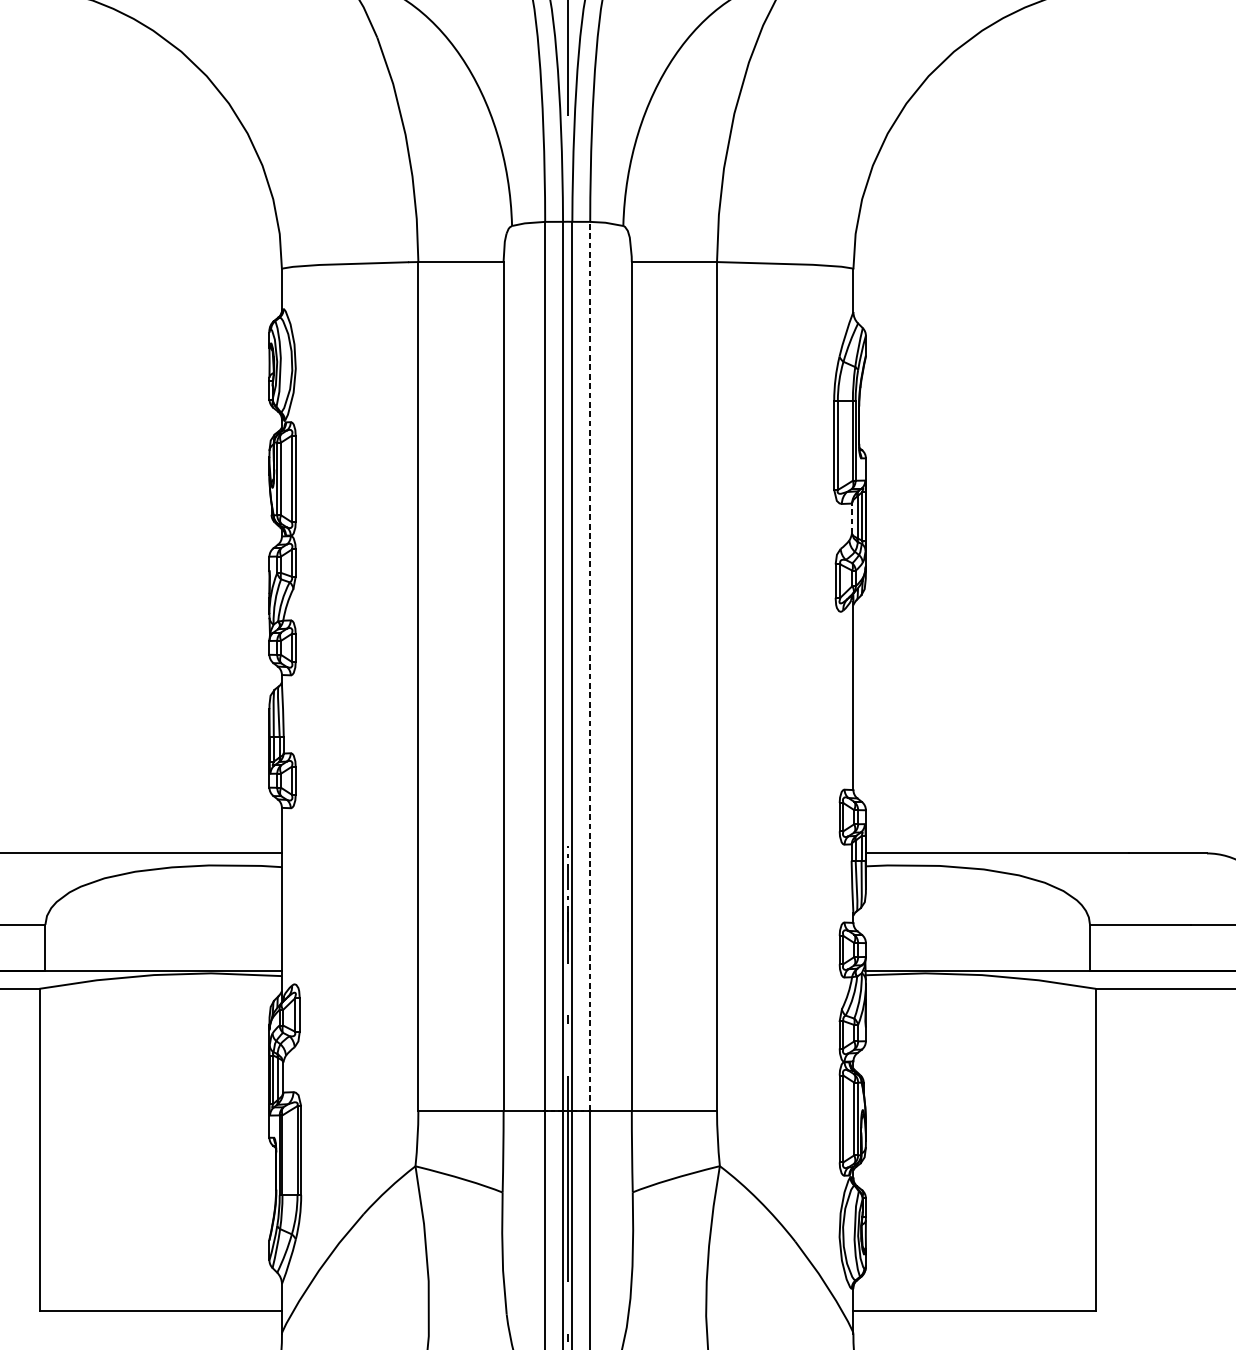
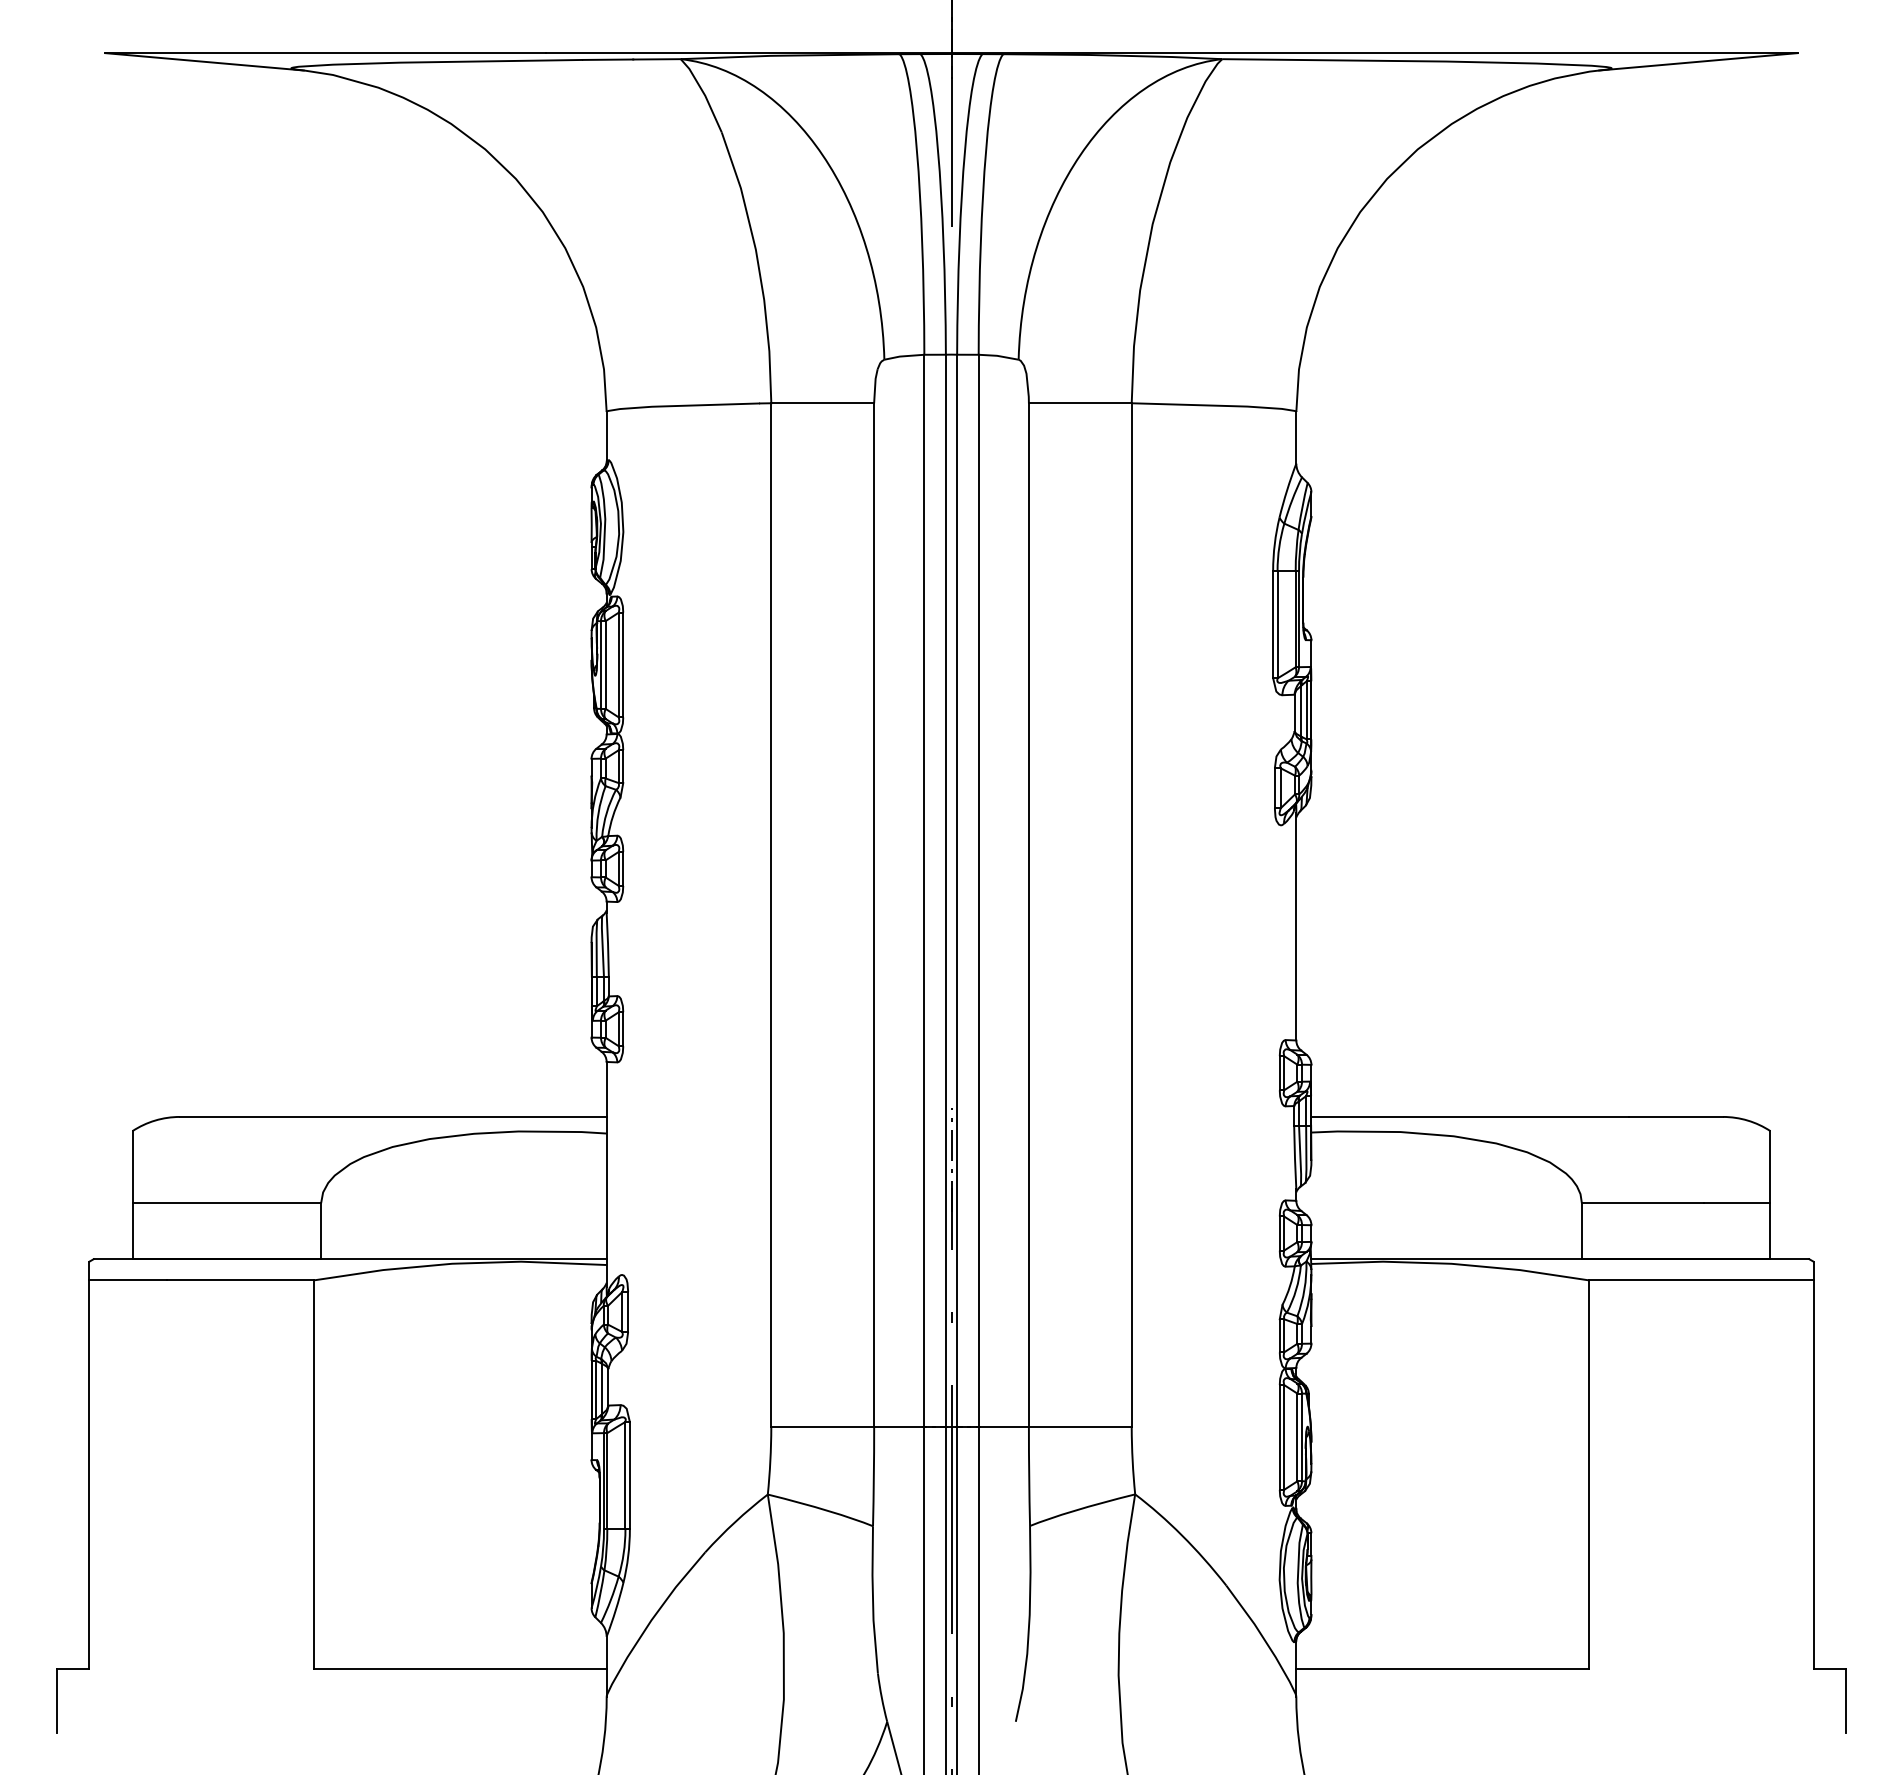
line: (851, 518) -> (1294, 712), dashed -> solid
line: (590, 665) -> (978, 890), dashed -> solid

